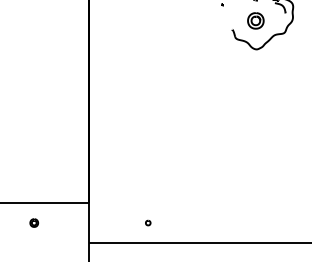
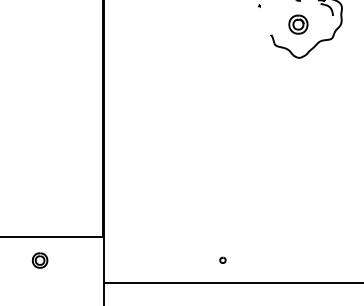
part: (33, 222) -> (39, 259), size x1.6
part: (147, 222) -> (222, 259), moved

